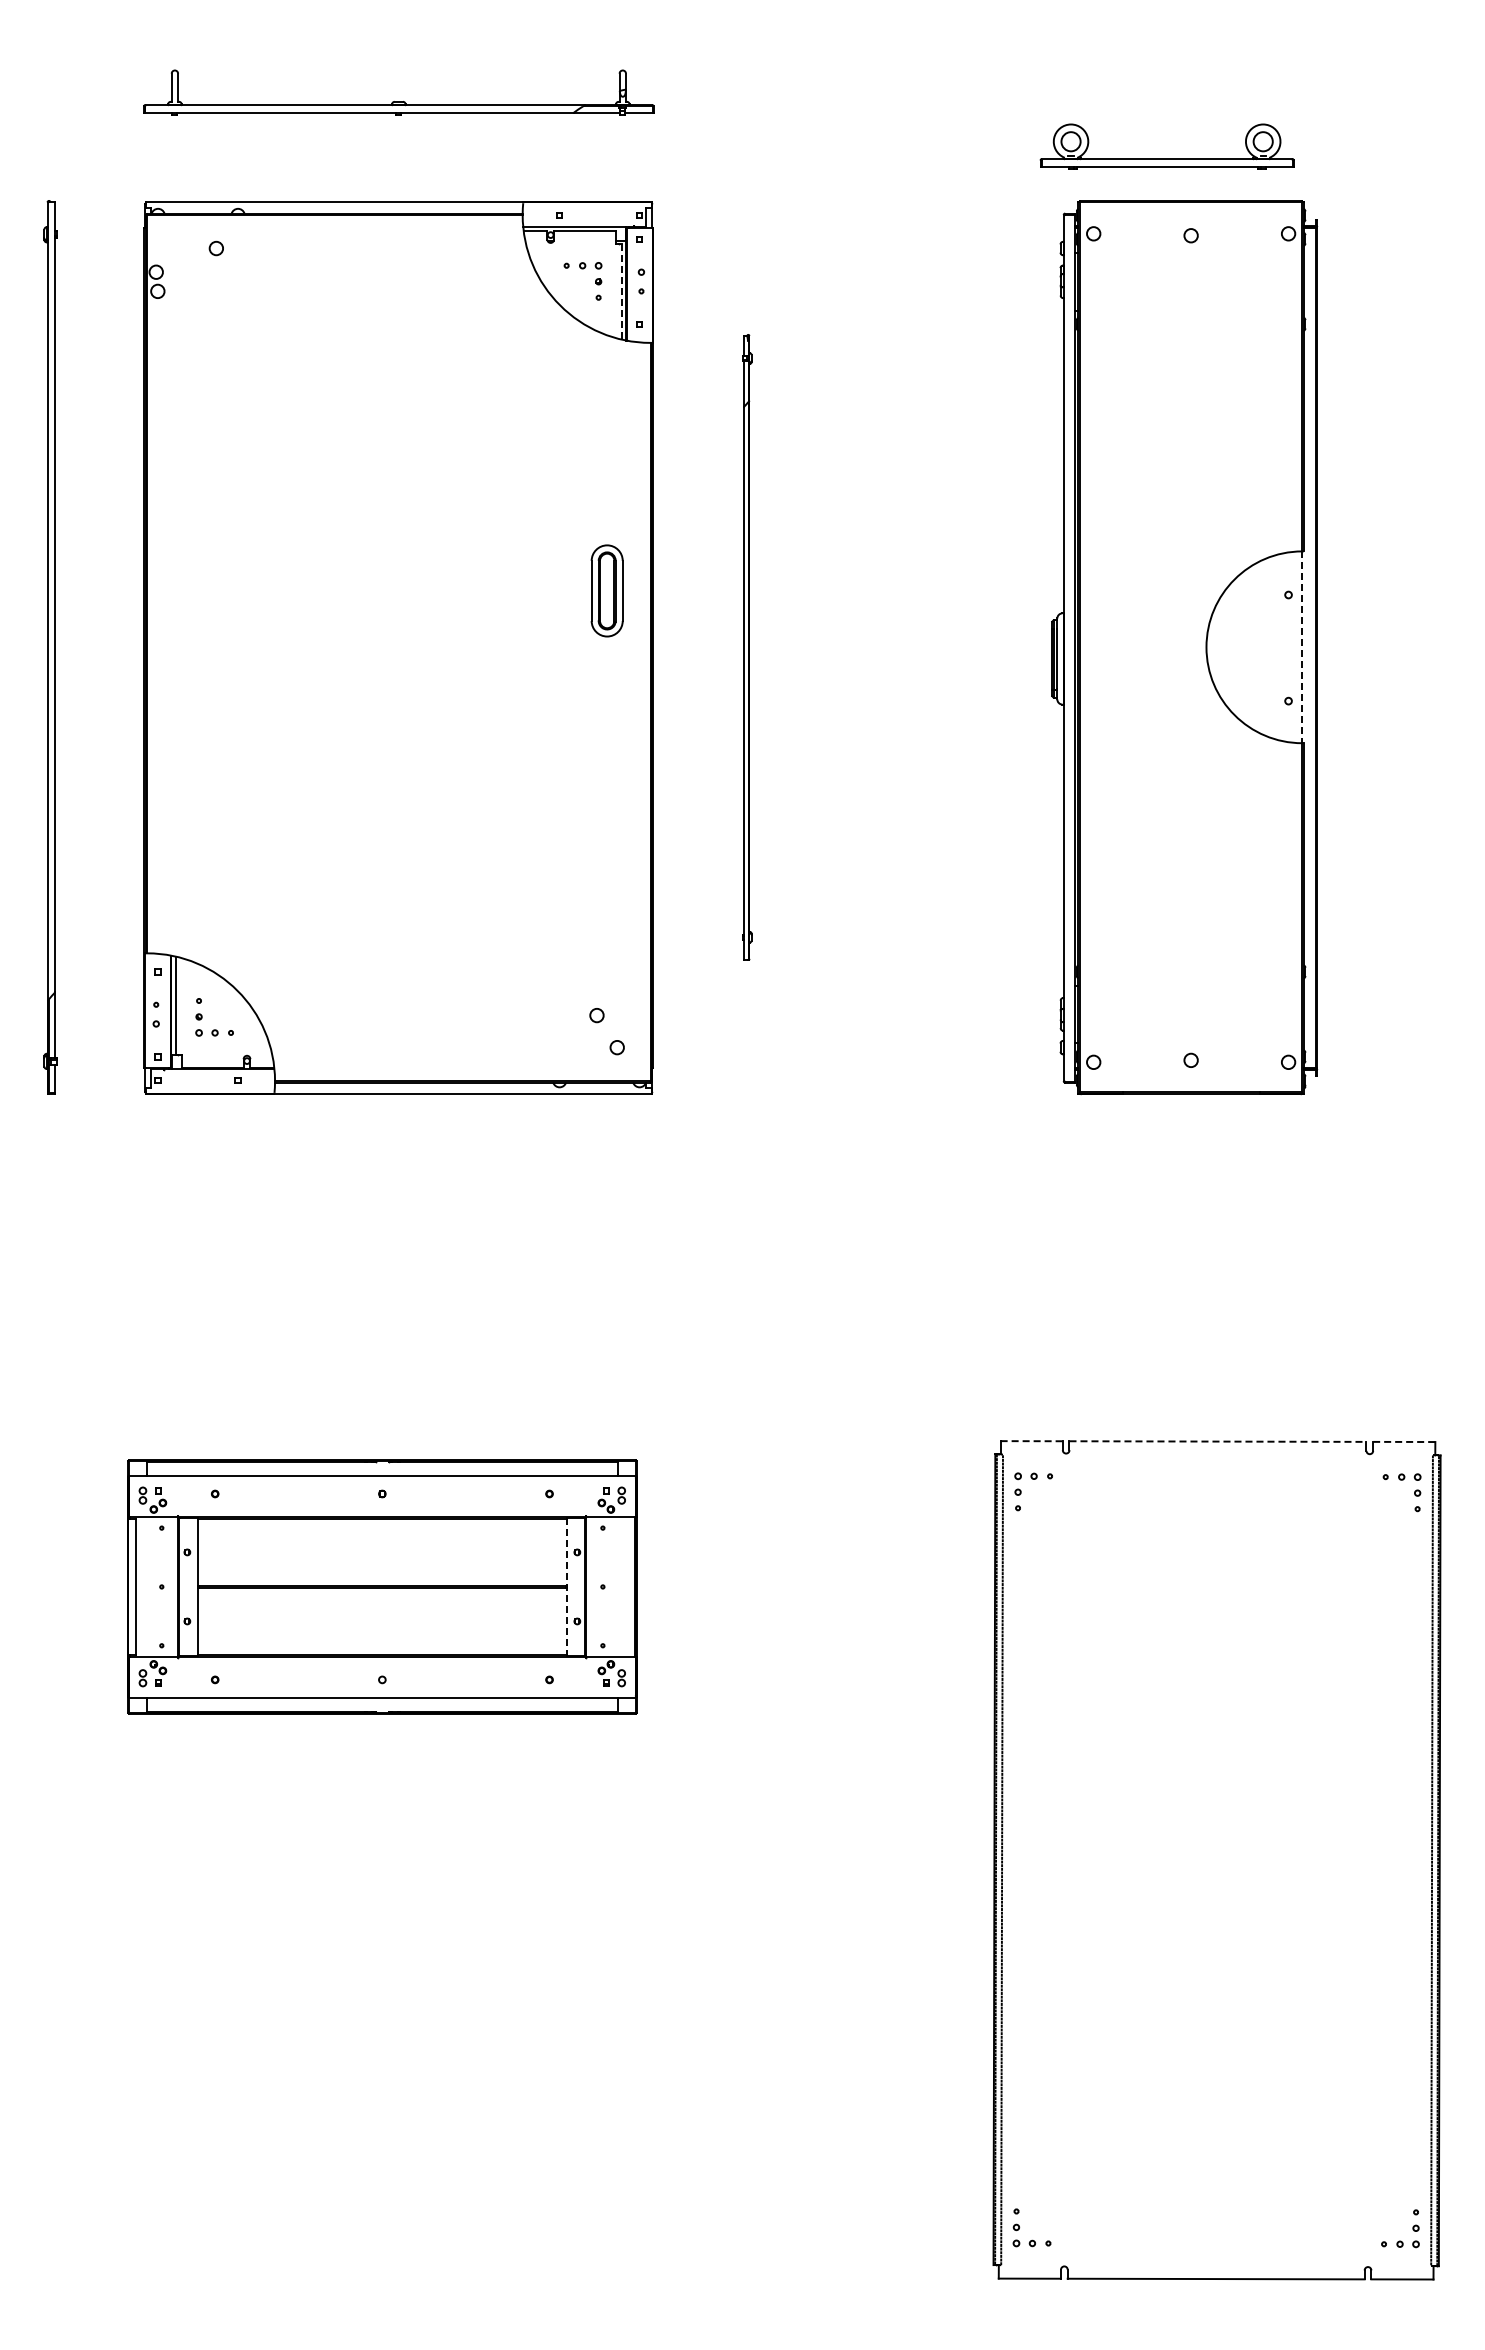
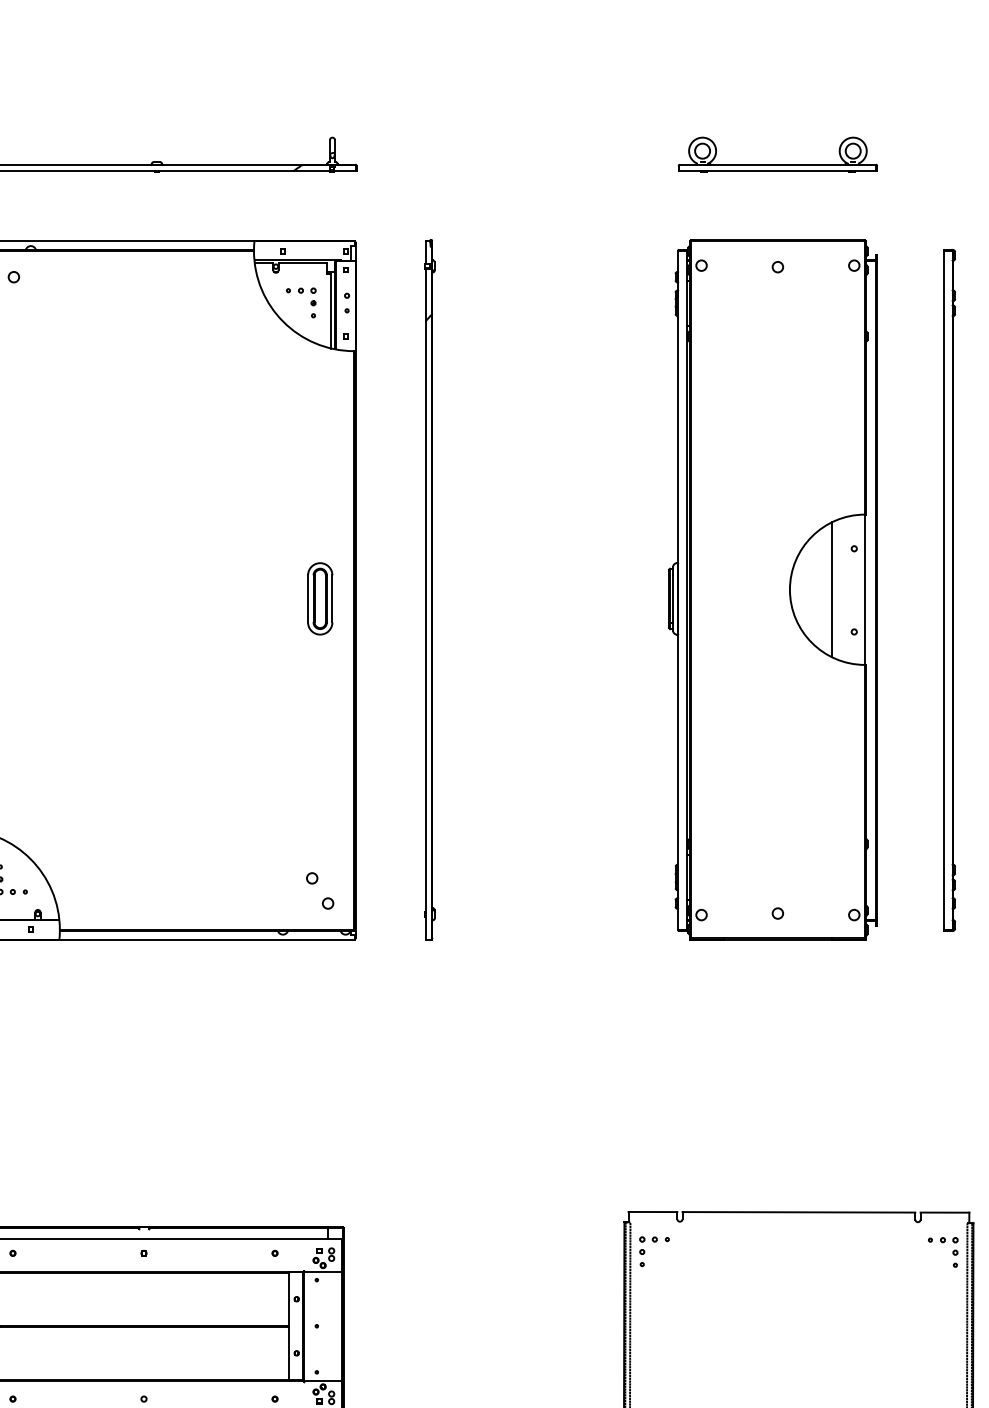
part: (1166, 158) -> (777, 164), moved
line: (621, 291) -> (331, 310), dashed -> solid
part: (606, 590) -> (319, 598), moved
line: (1260, 646) -> (832, 589), added
part: (747, 647) -> (430, 589), size x1.43
line: (1302, 647) -> (865, 589), dashed -> solid
part: (1410, 647) -> (949, 589), added
line: (1032, 1441) -> (653, 1212), dashed -> solid
line: (1218, 1441) -> (799, 1212), dashed -> solid
line: (1404, 1441) -> (945, 1212), dashed -> solid
line: (567, 1587) -> (289, 1326), dashed -> solid

